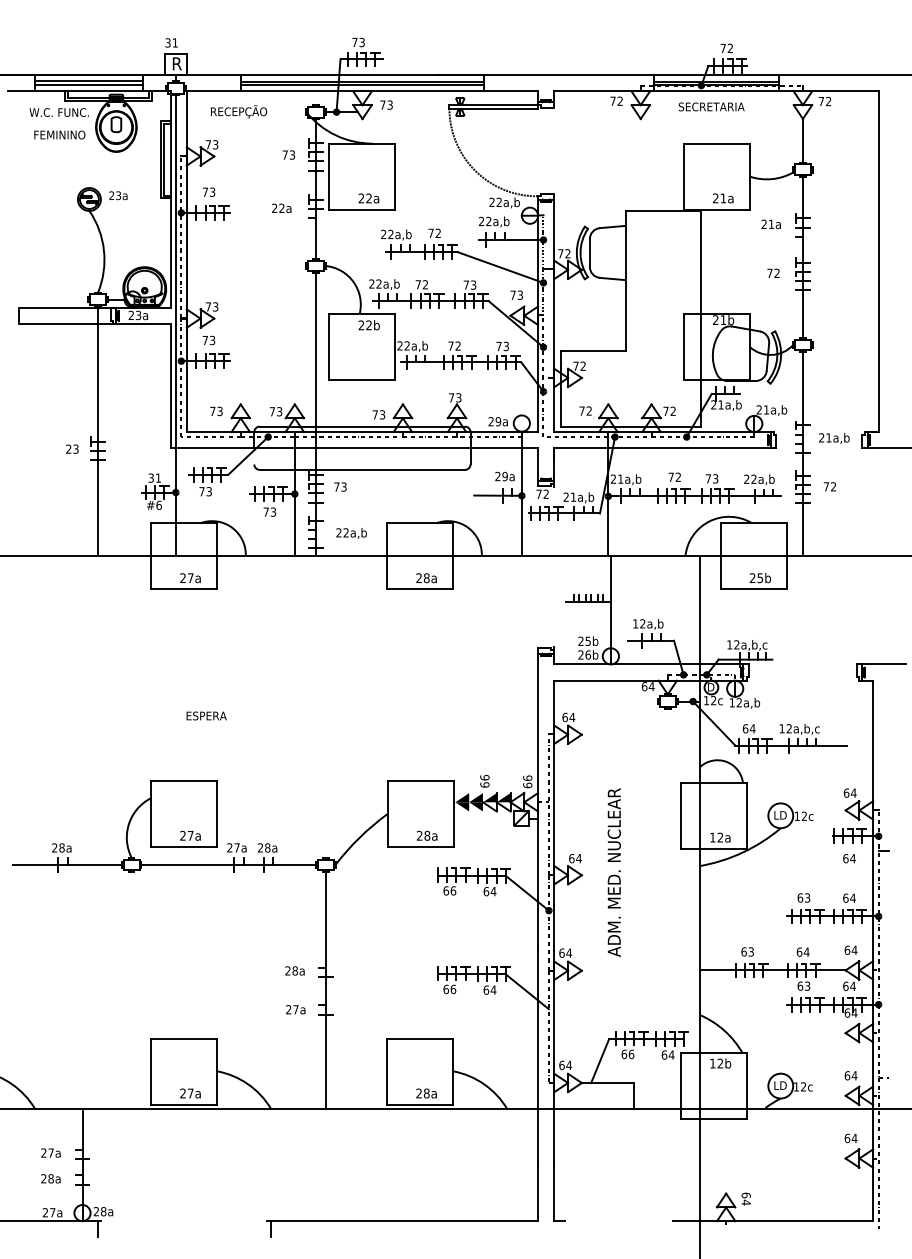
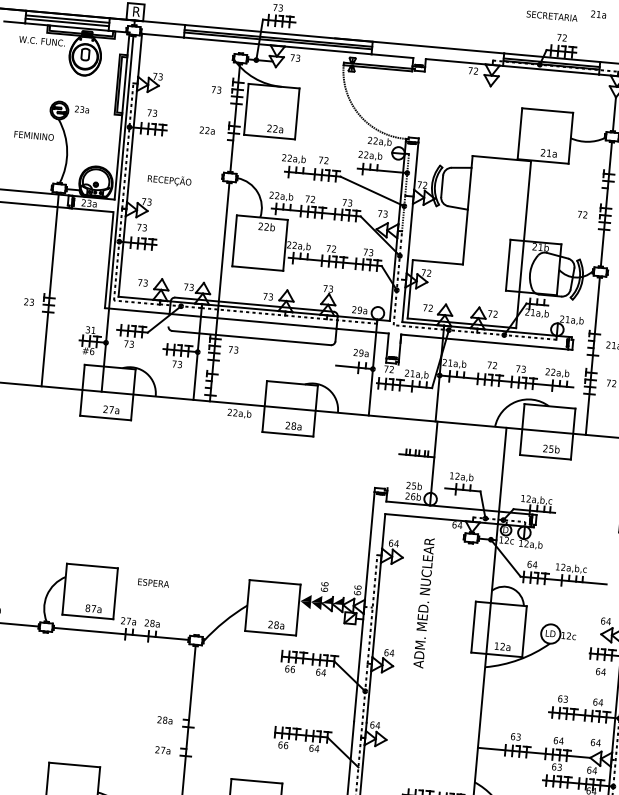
text: (711, 106) -> (552, 15), moved
text: (239, 111) -> (170, 180), moved
text: (59, 134) -> (33, 135), moved
text: (770, 223) -> (598, 13), moved
text: (351, 533) -> (239, 413), moved
text: (206, 715) -> (153, 582), moved
text: (182, 835) -> (87, 607), 27a -> 87a
text: (613, 872) -> (423, 602), moved

